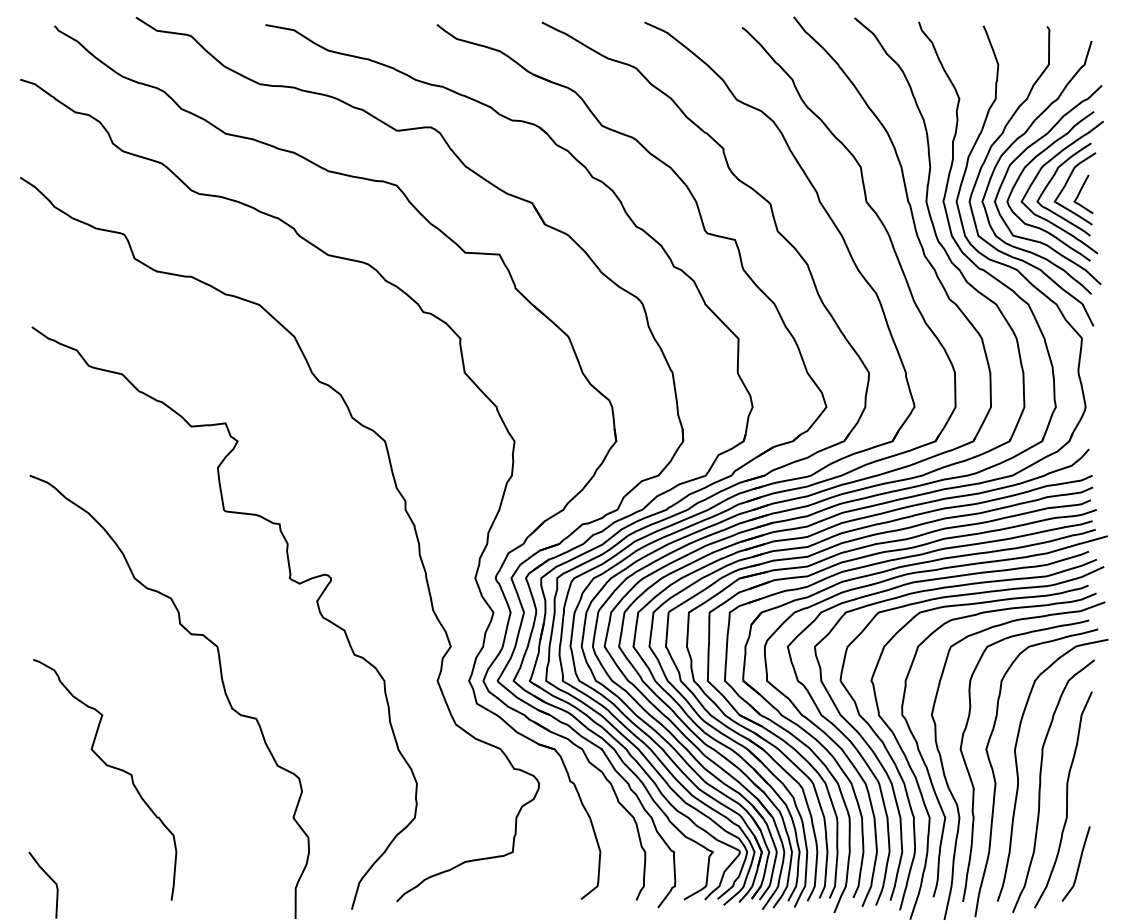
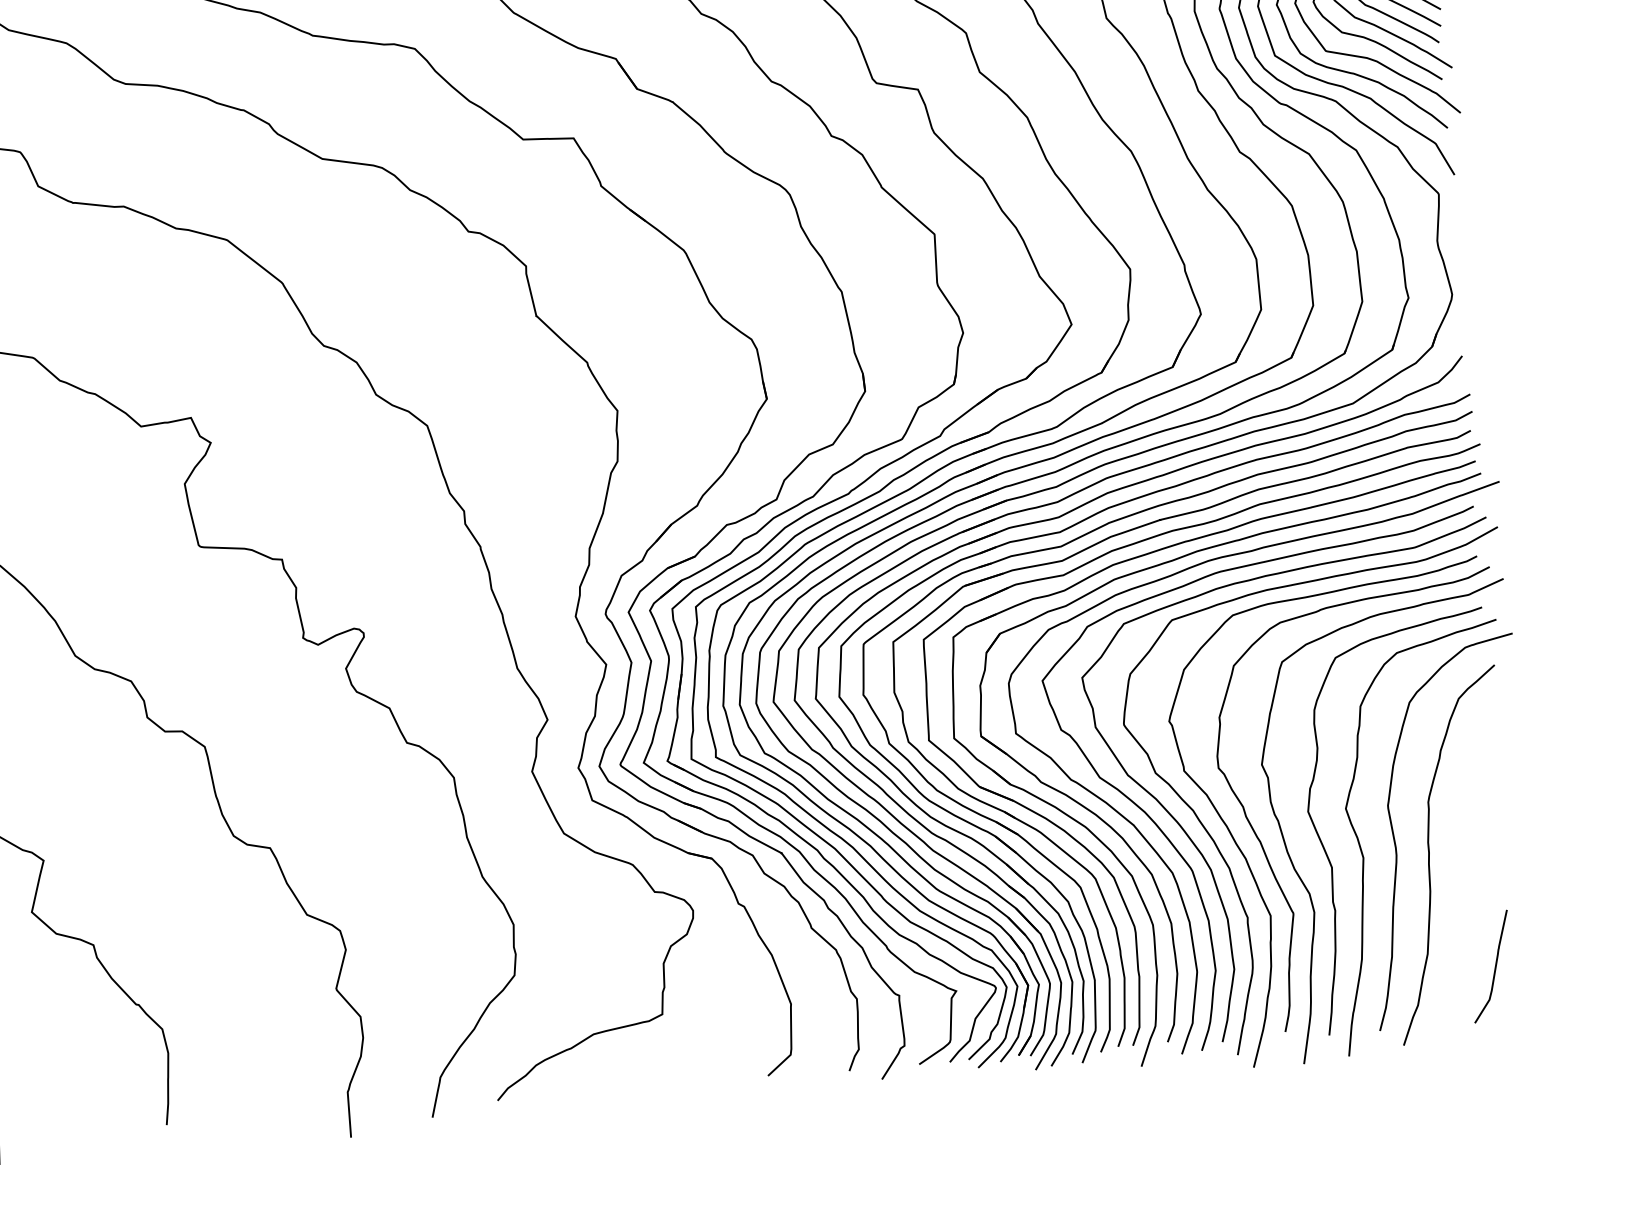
curve: (1066, 799) -> (1469, 873), removed

